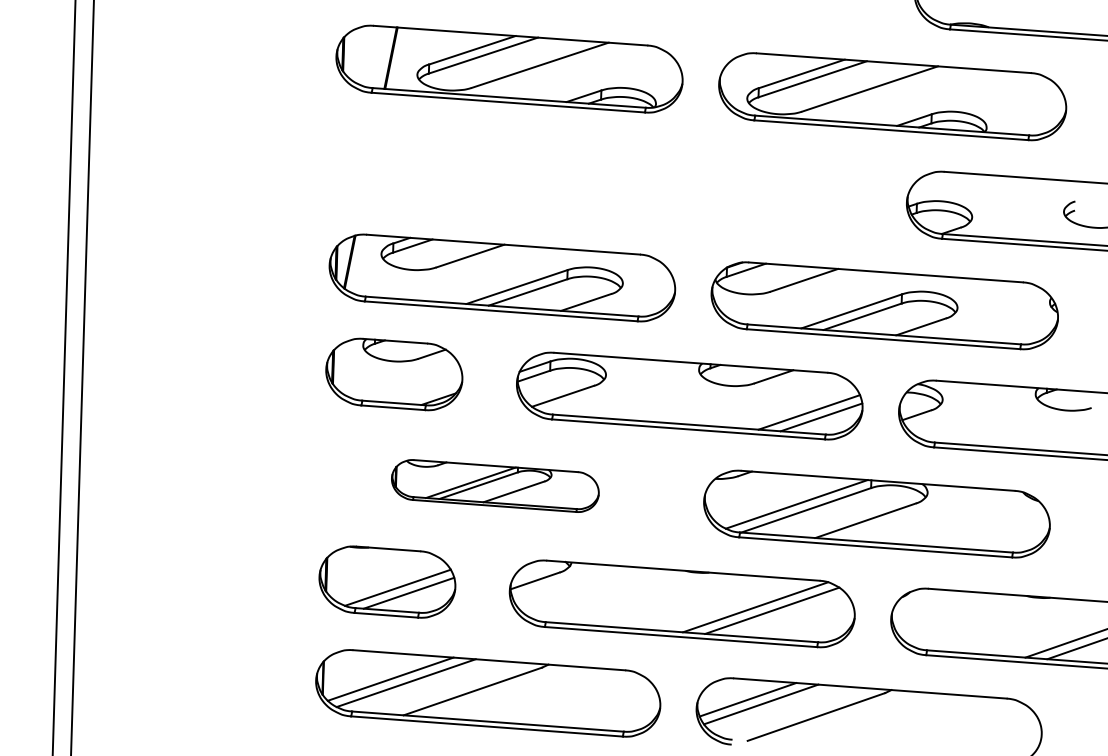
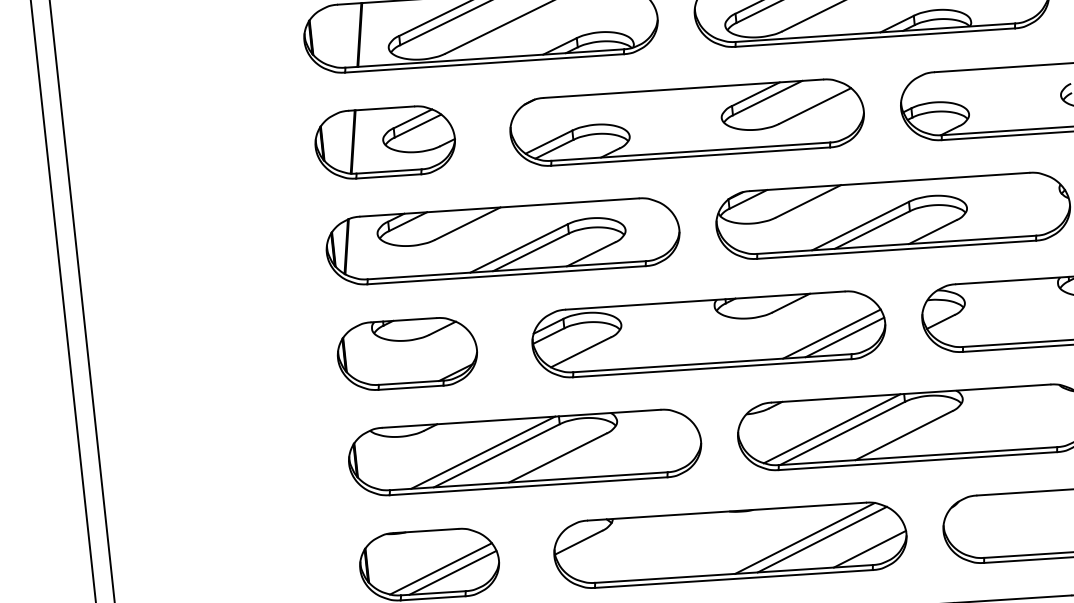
part: (401, 165) -> (385, 141), added
part: (697, 187) -> (687, 122), added
part: (495, 485) -> (525, 451), size x1.67
line: (816, 626) -> (869, 549), added

